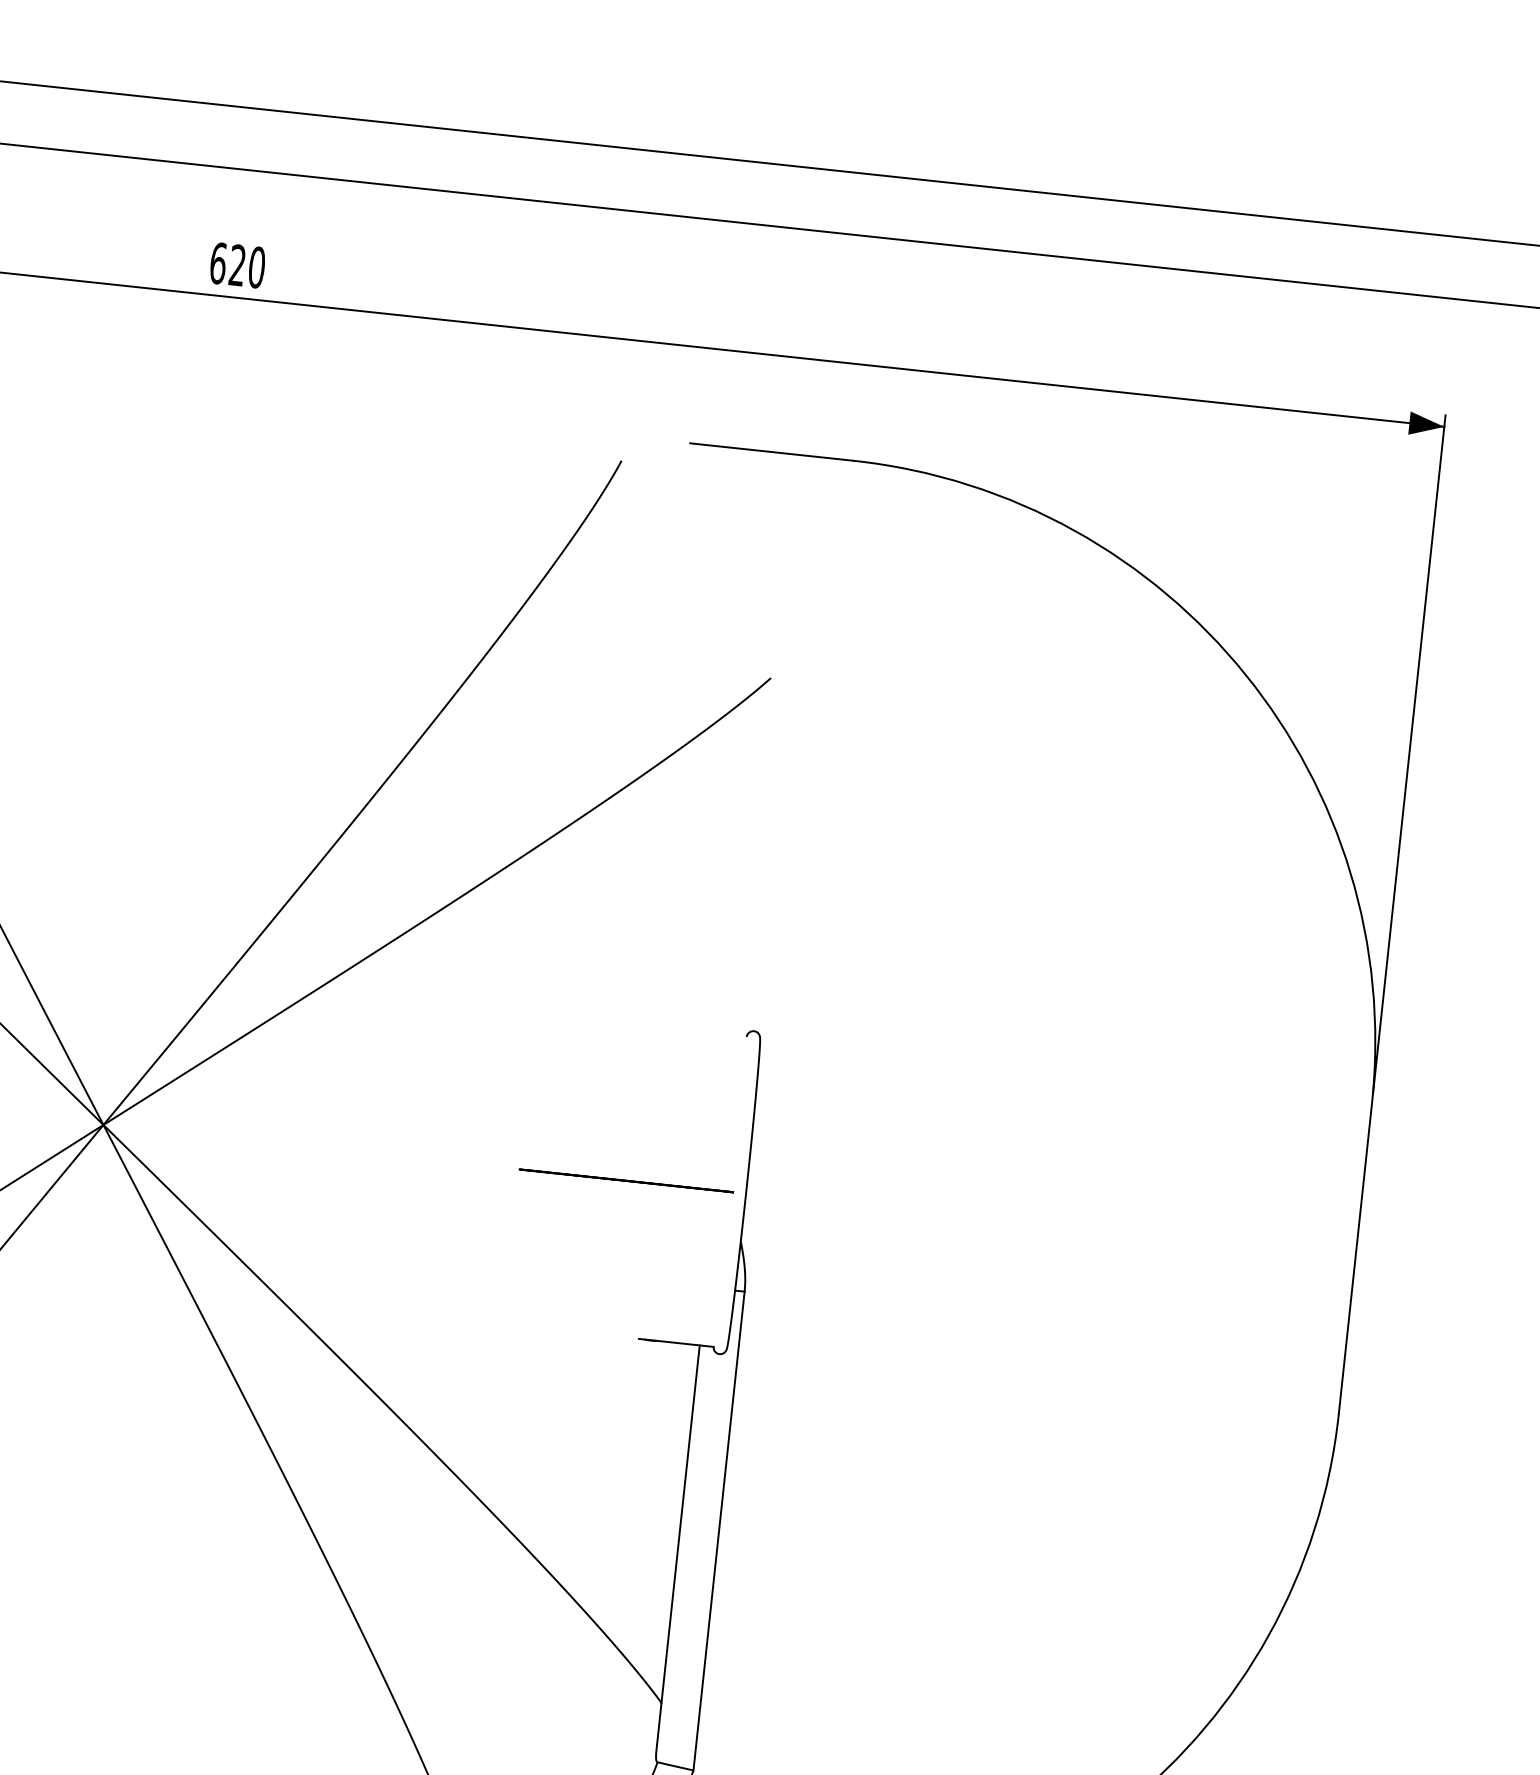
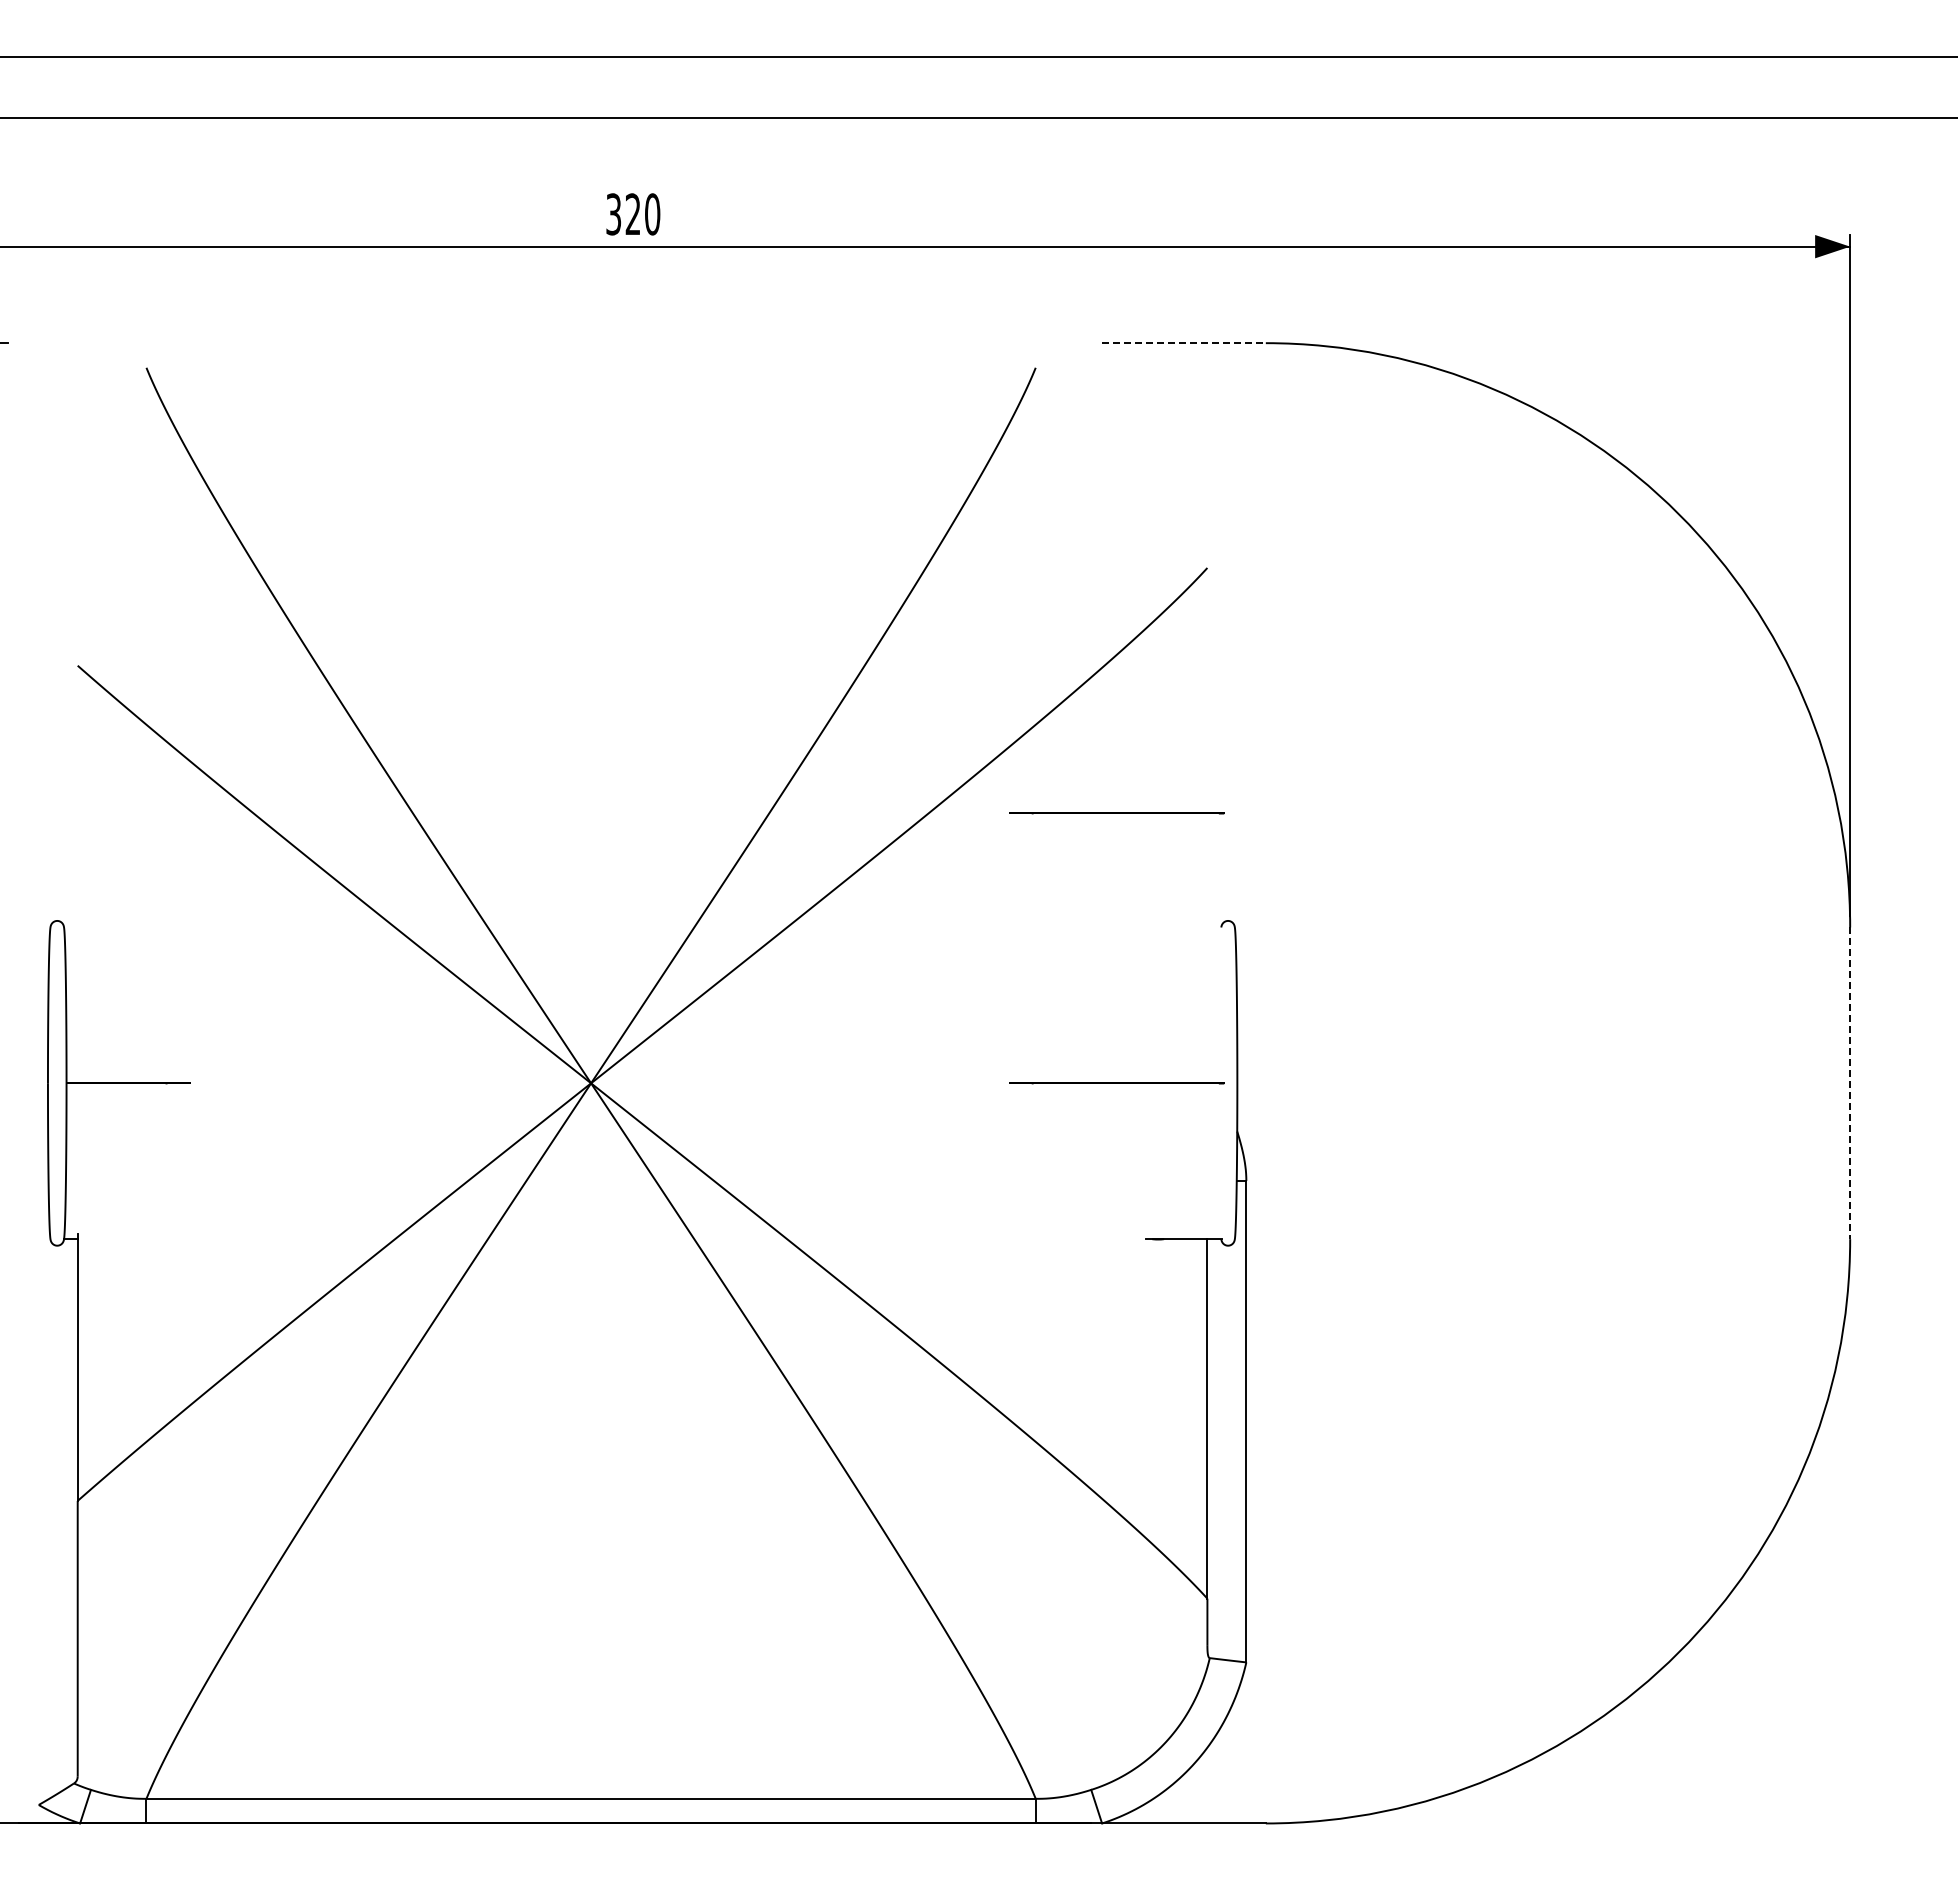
text: (218, 263) -> (613, 214), 620 -> 320
line: (771, 452) -> (1183, 343), solid -> dashed
line: (654, 912) -> (1116, 813), added
line: (1355, 1258) -> (1850, 1083), solid -> dashed

